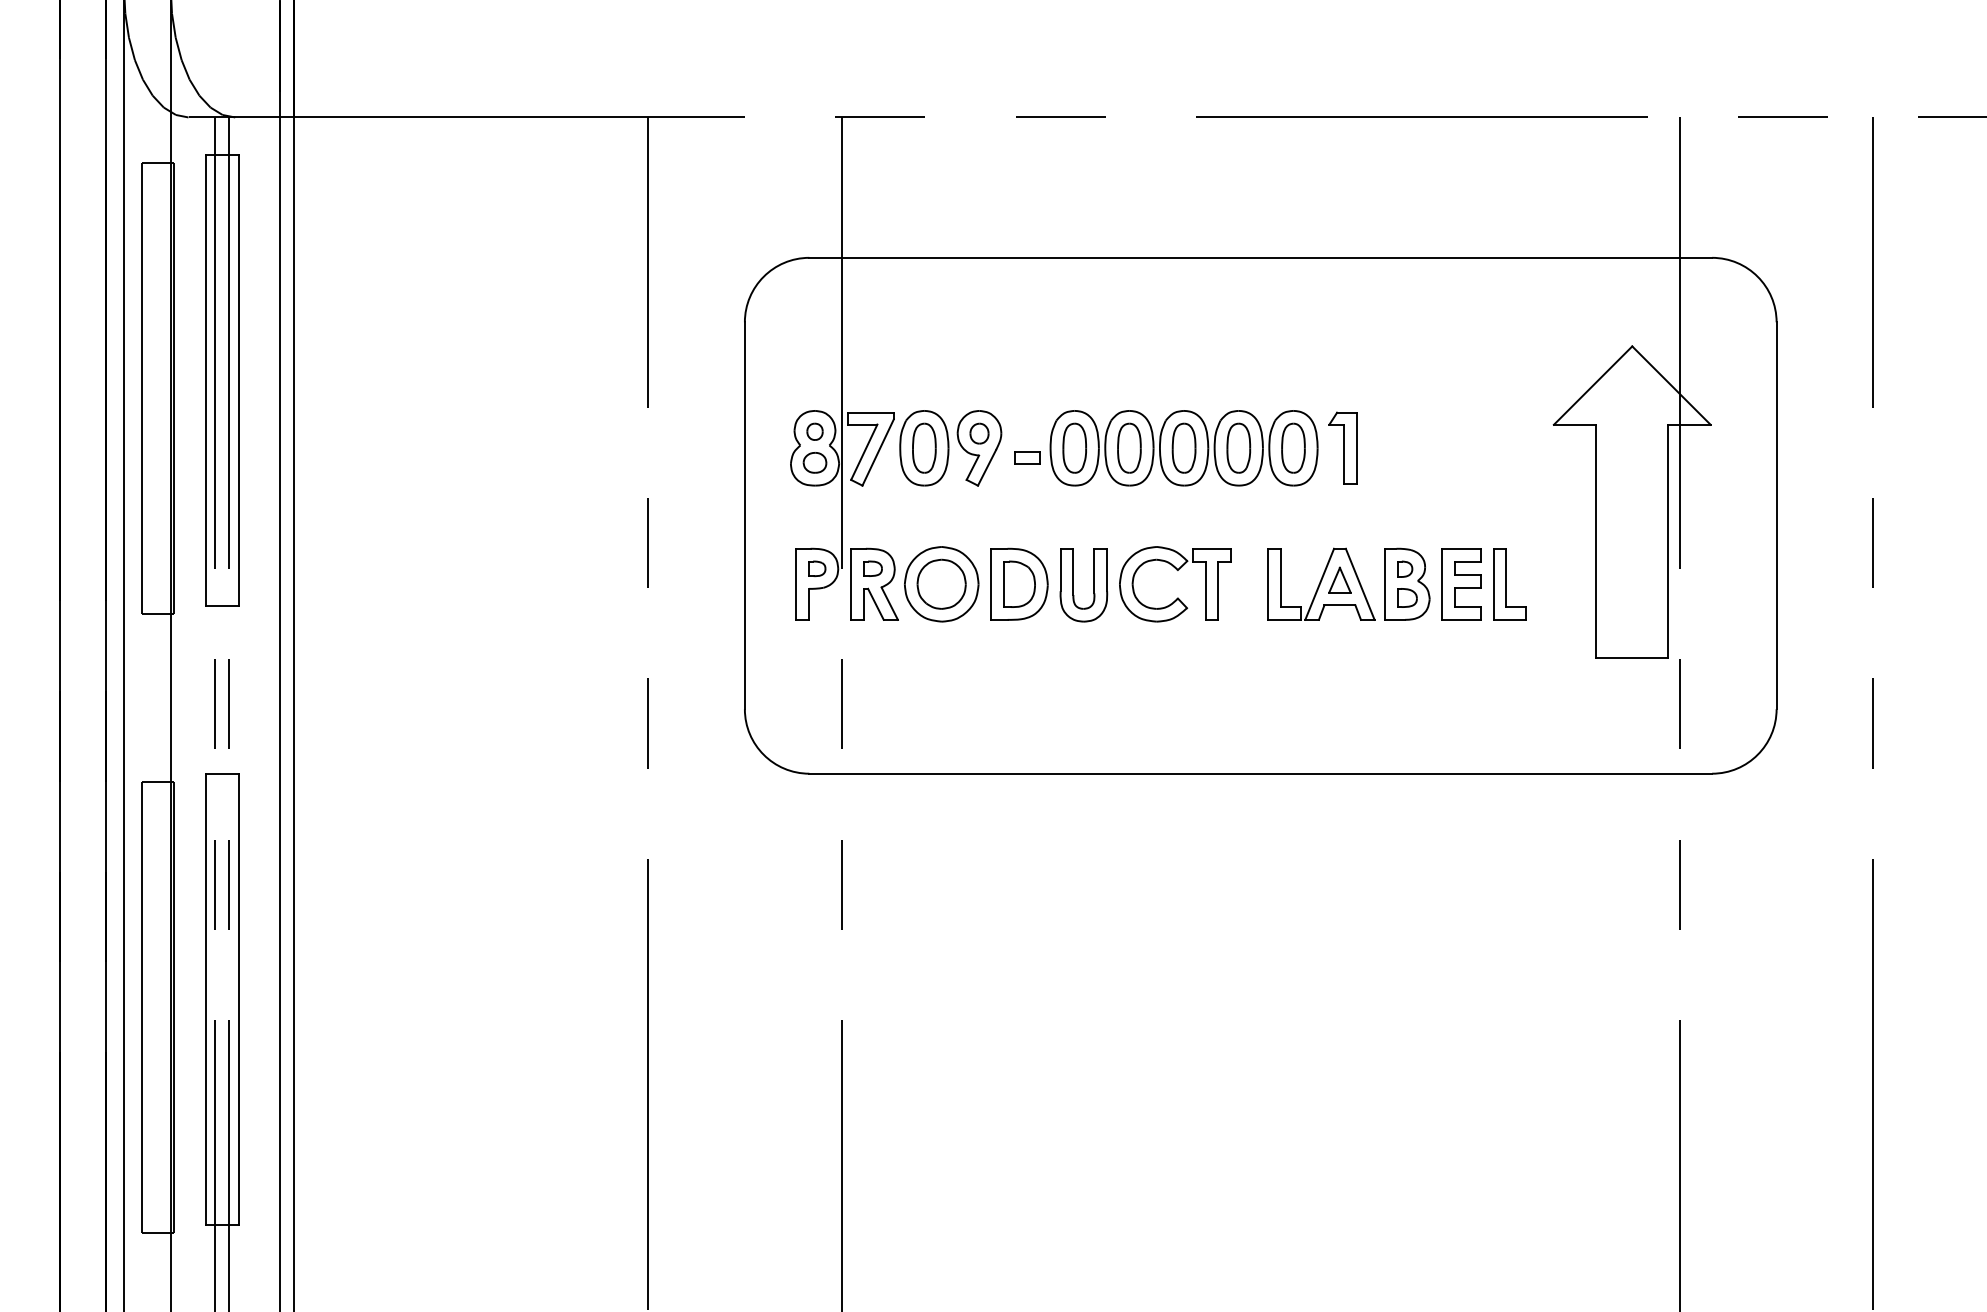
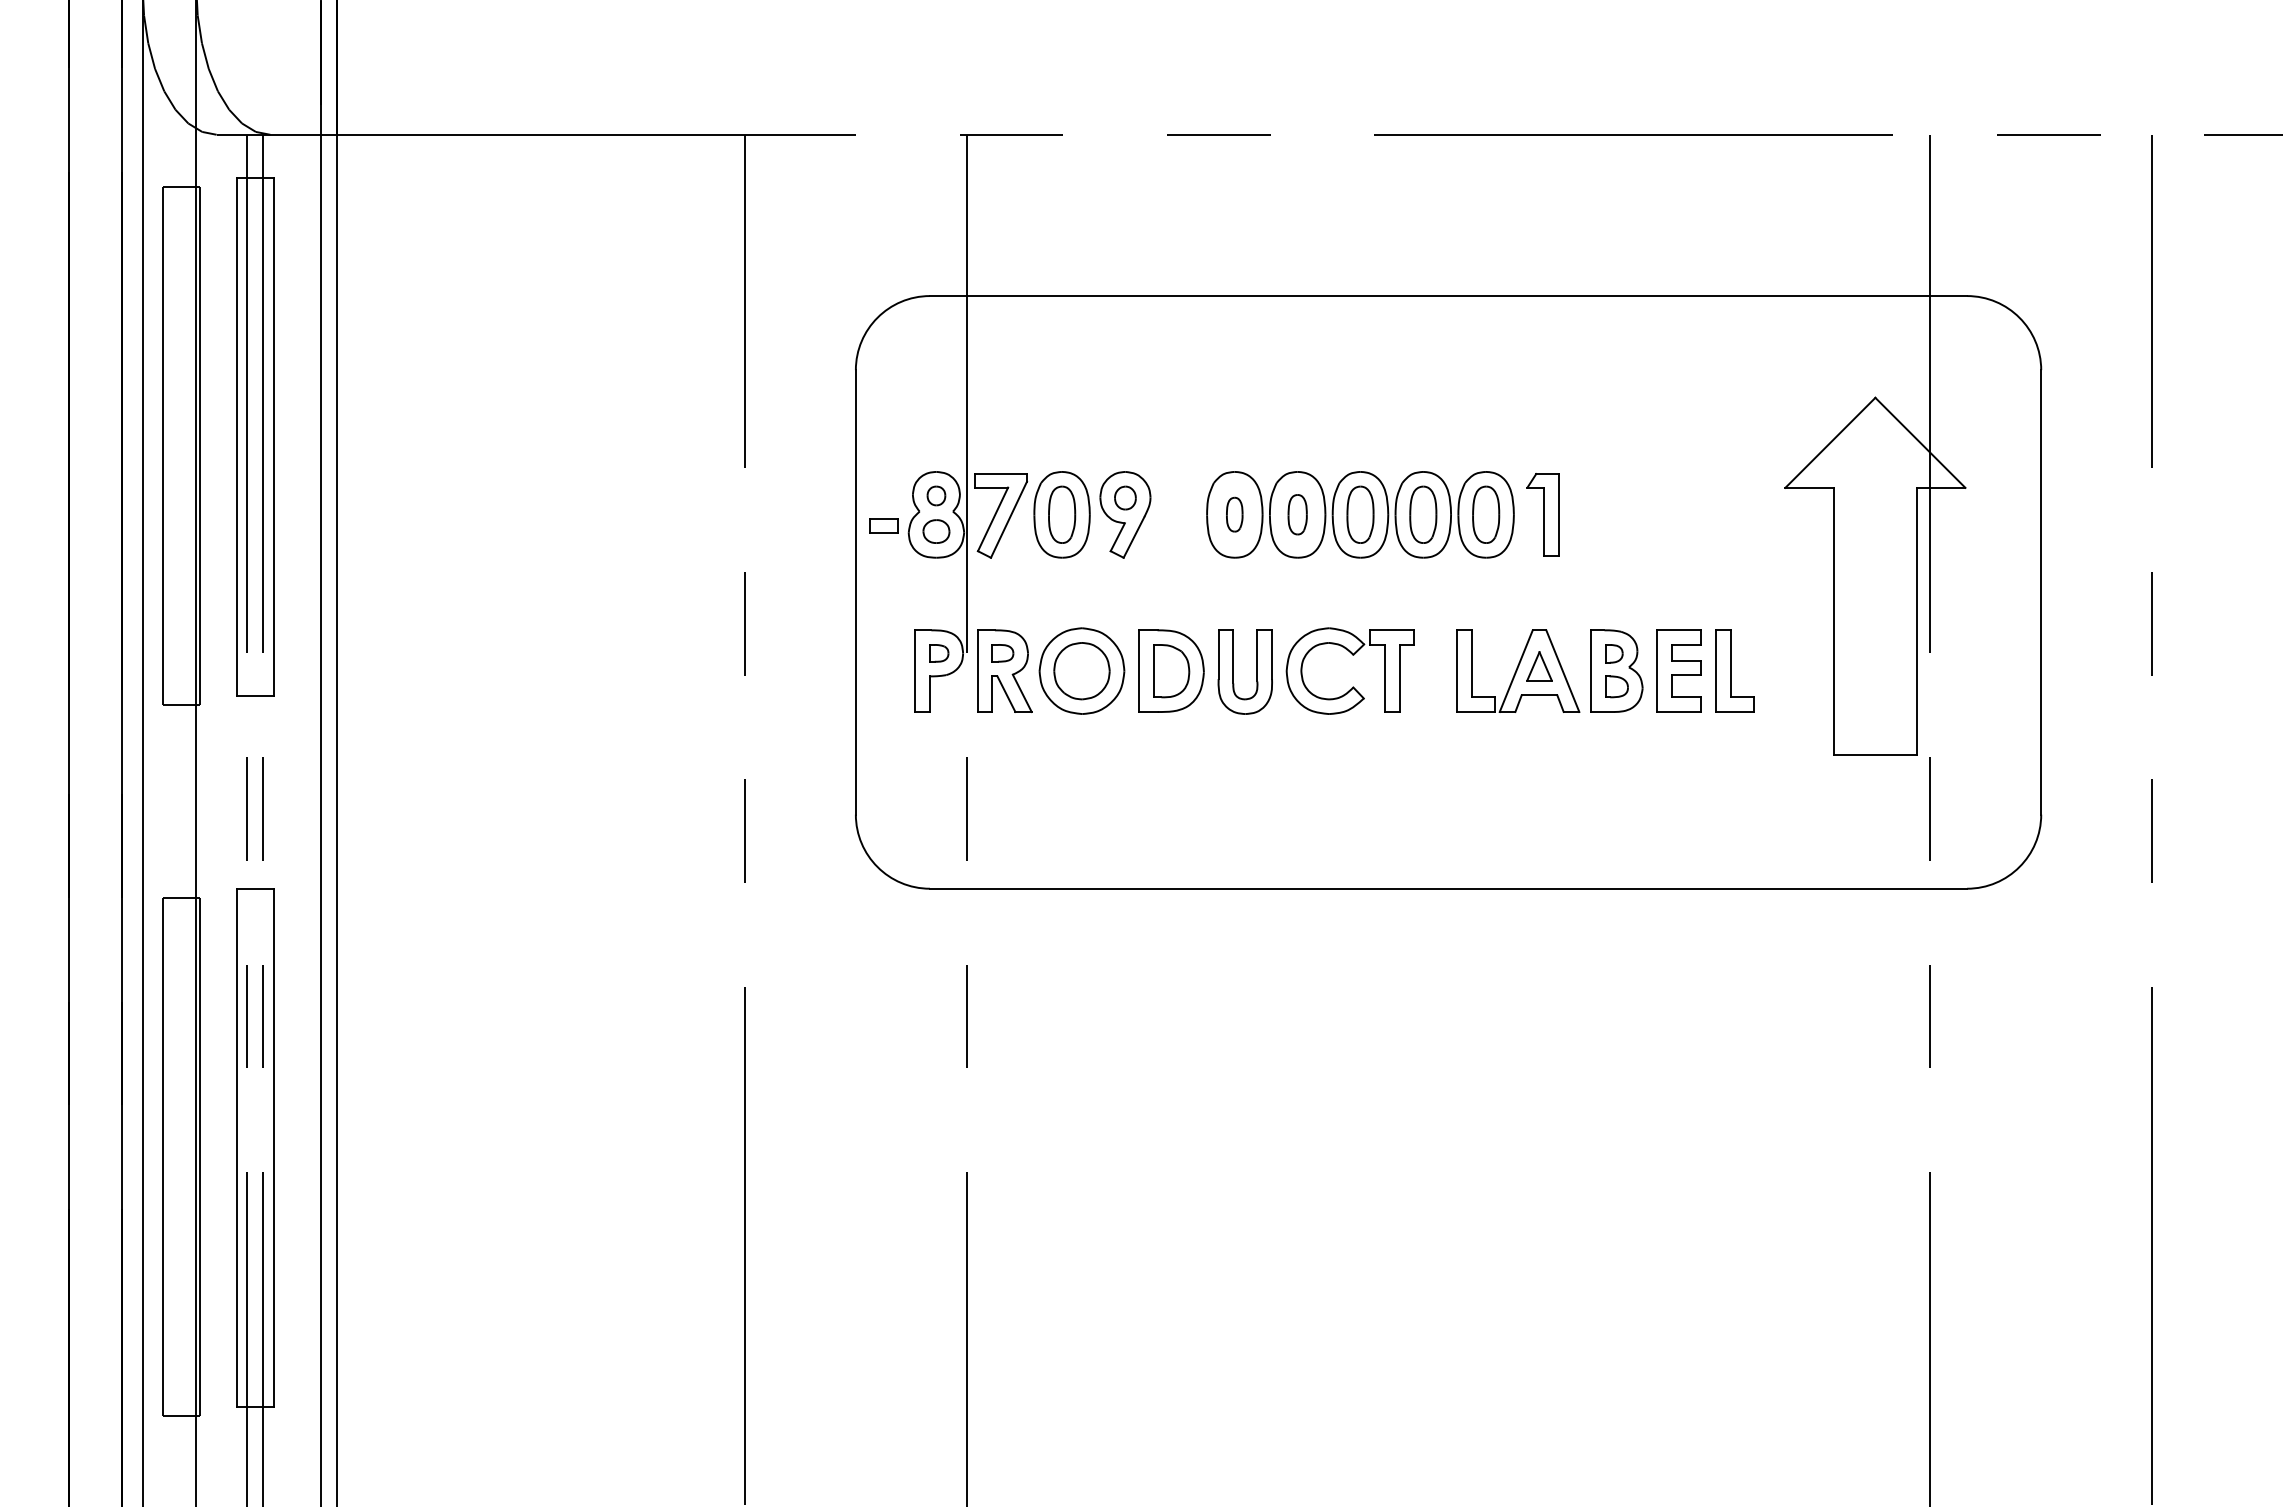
part: (1074, 447) -> (1234, 513), size x0.6
part: (1129, 447) -> (1297, 513), size x0.7
part: (1027, 457) -> (884, 525), moved

